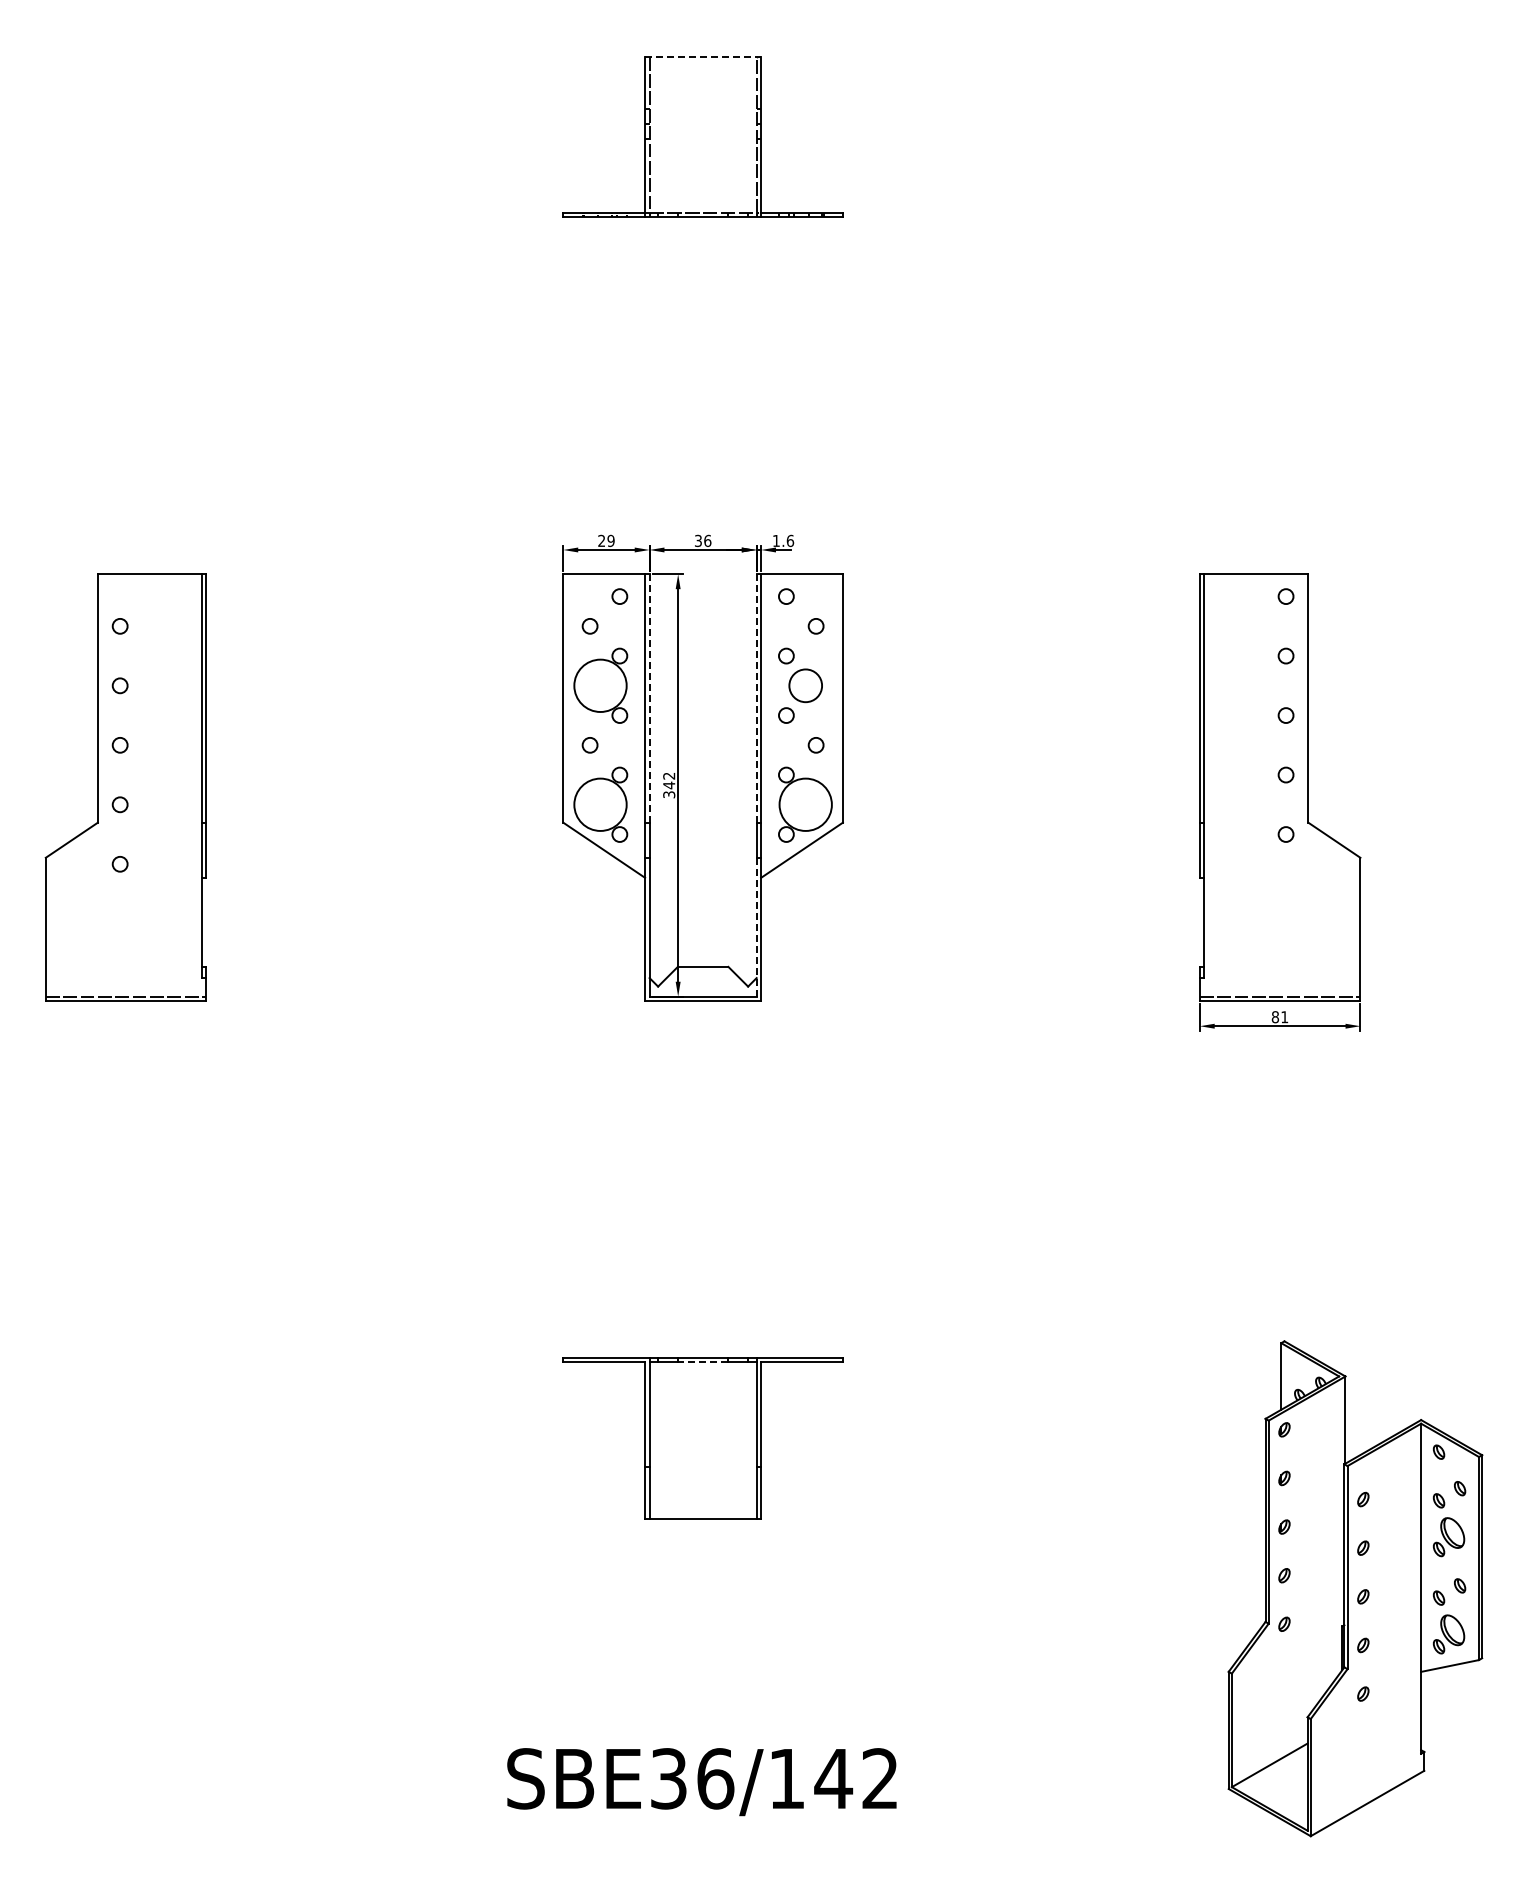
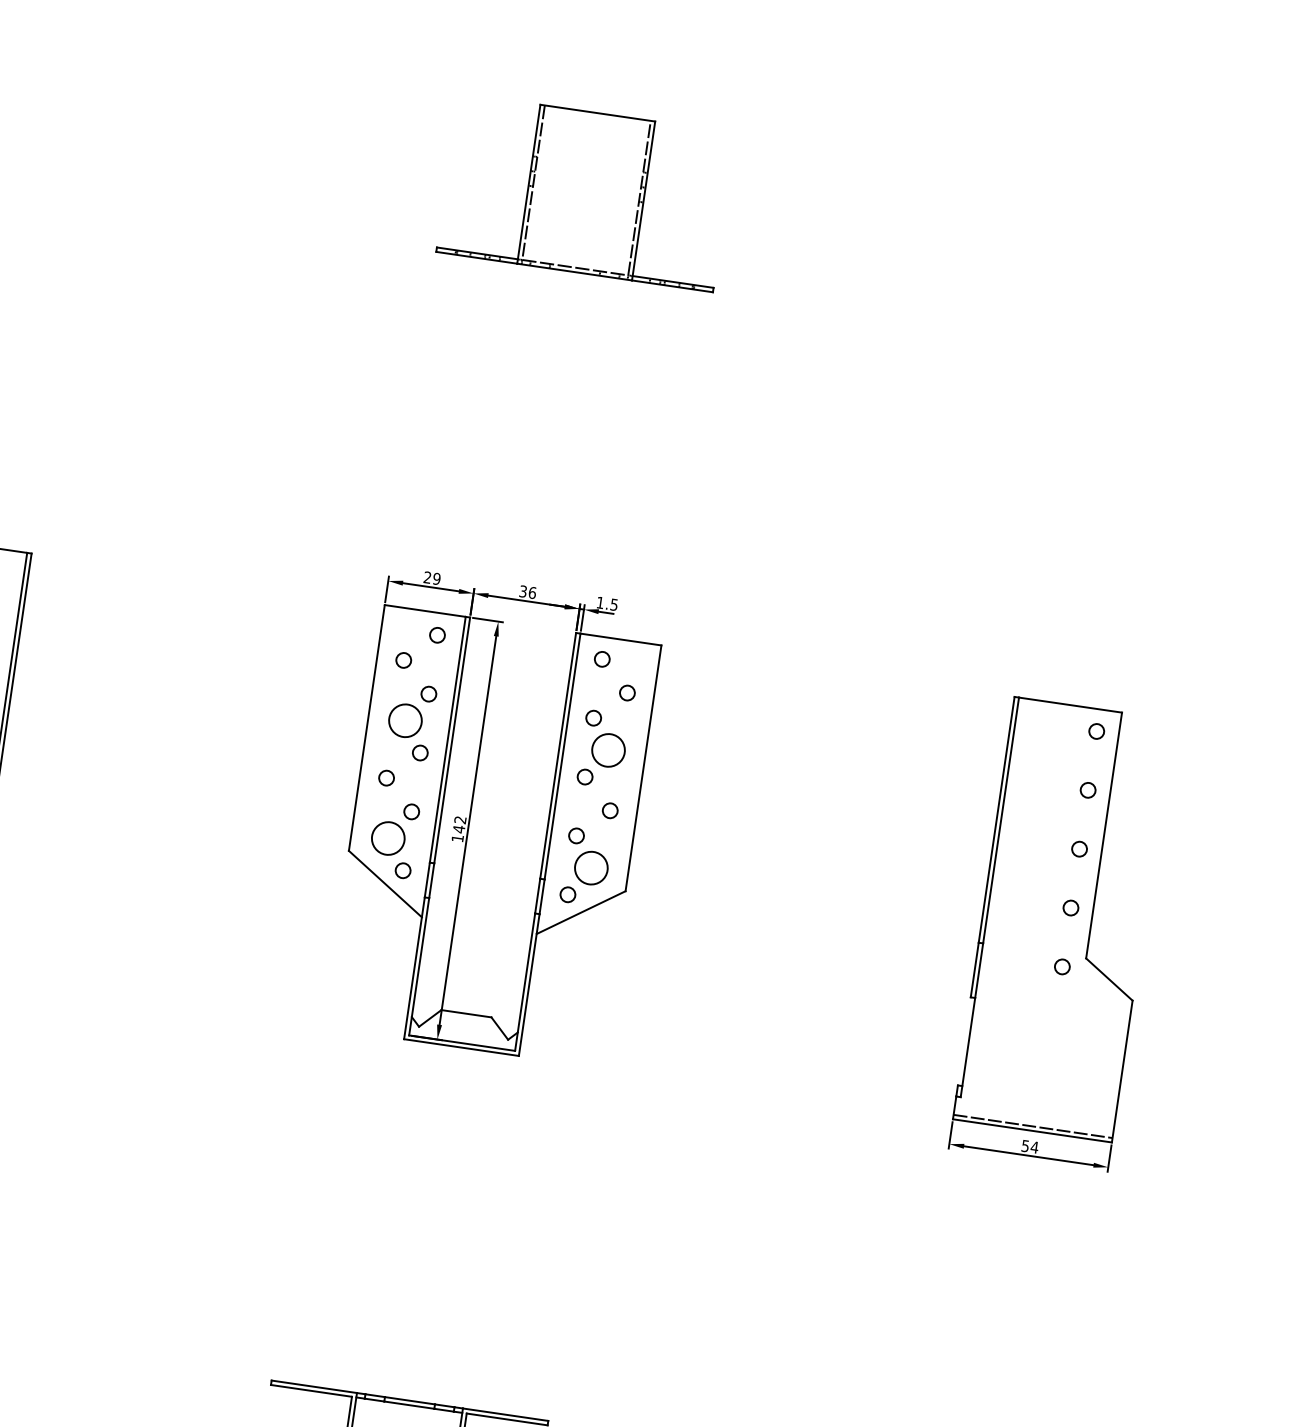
line: (703, 56) -> (598, 112), dashed -> solid
text: (790, 540) -> (614, 604), 1.6 -> 1.5
circle: (600, 685) -> (405, 720), size x0.62
line: (649, 698) -> (452, 740), dashed -> solid
line: (756, 698) -> (557, 755), dashed -> solid
text: (669, 794) -> (458, 838), 342 -> 142
circle: (600, 804) -> (388, 838), size x0.62
circle: (805, 804) -> (591, 867), size x0.62
line: (756, 926) -> (525, 981), dashed -> solid
text: (1279, 1017) -> (1029, 1147), 81 -> 54
line: (702, 1362) -> (408, 1405), dashed -> solid

